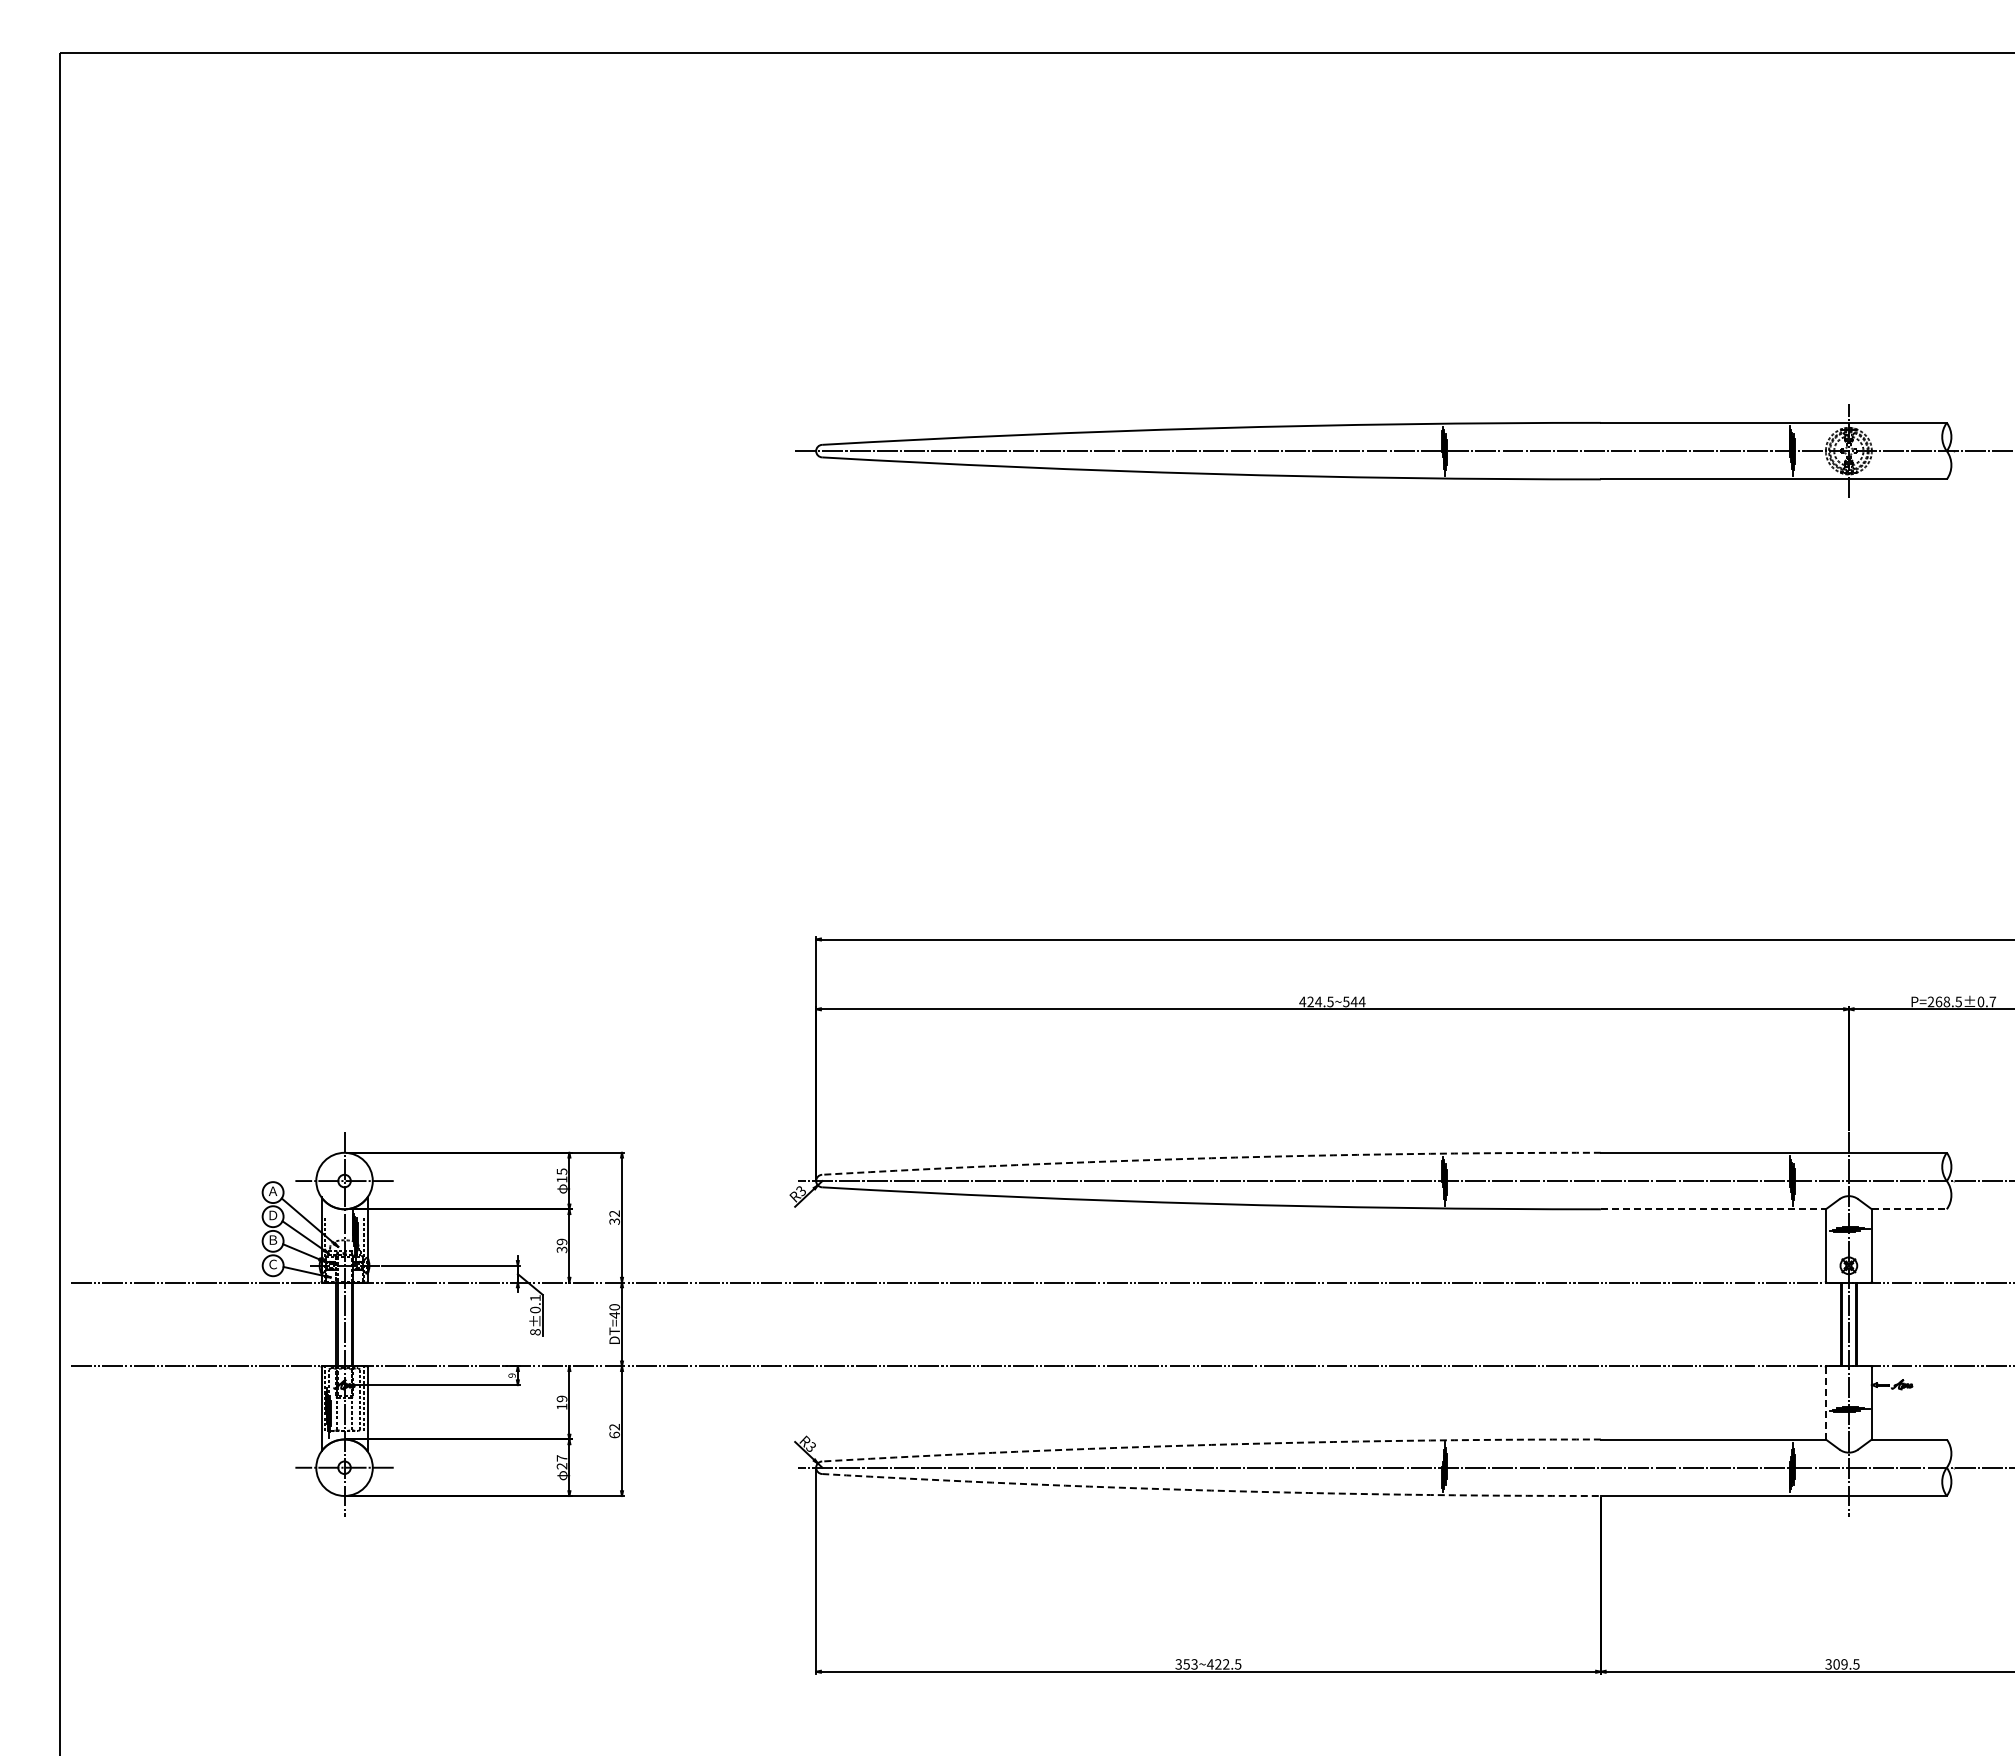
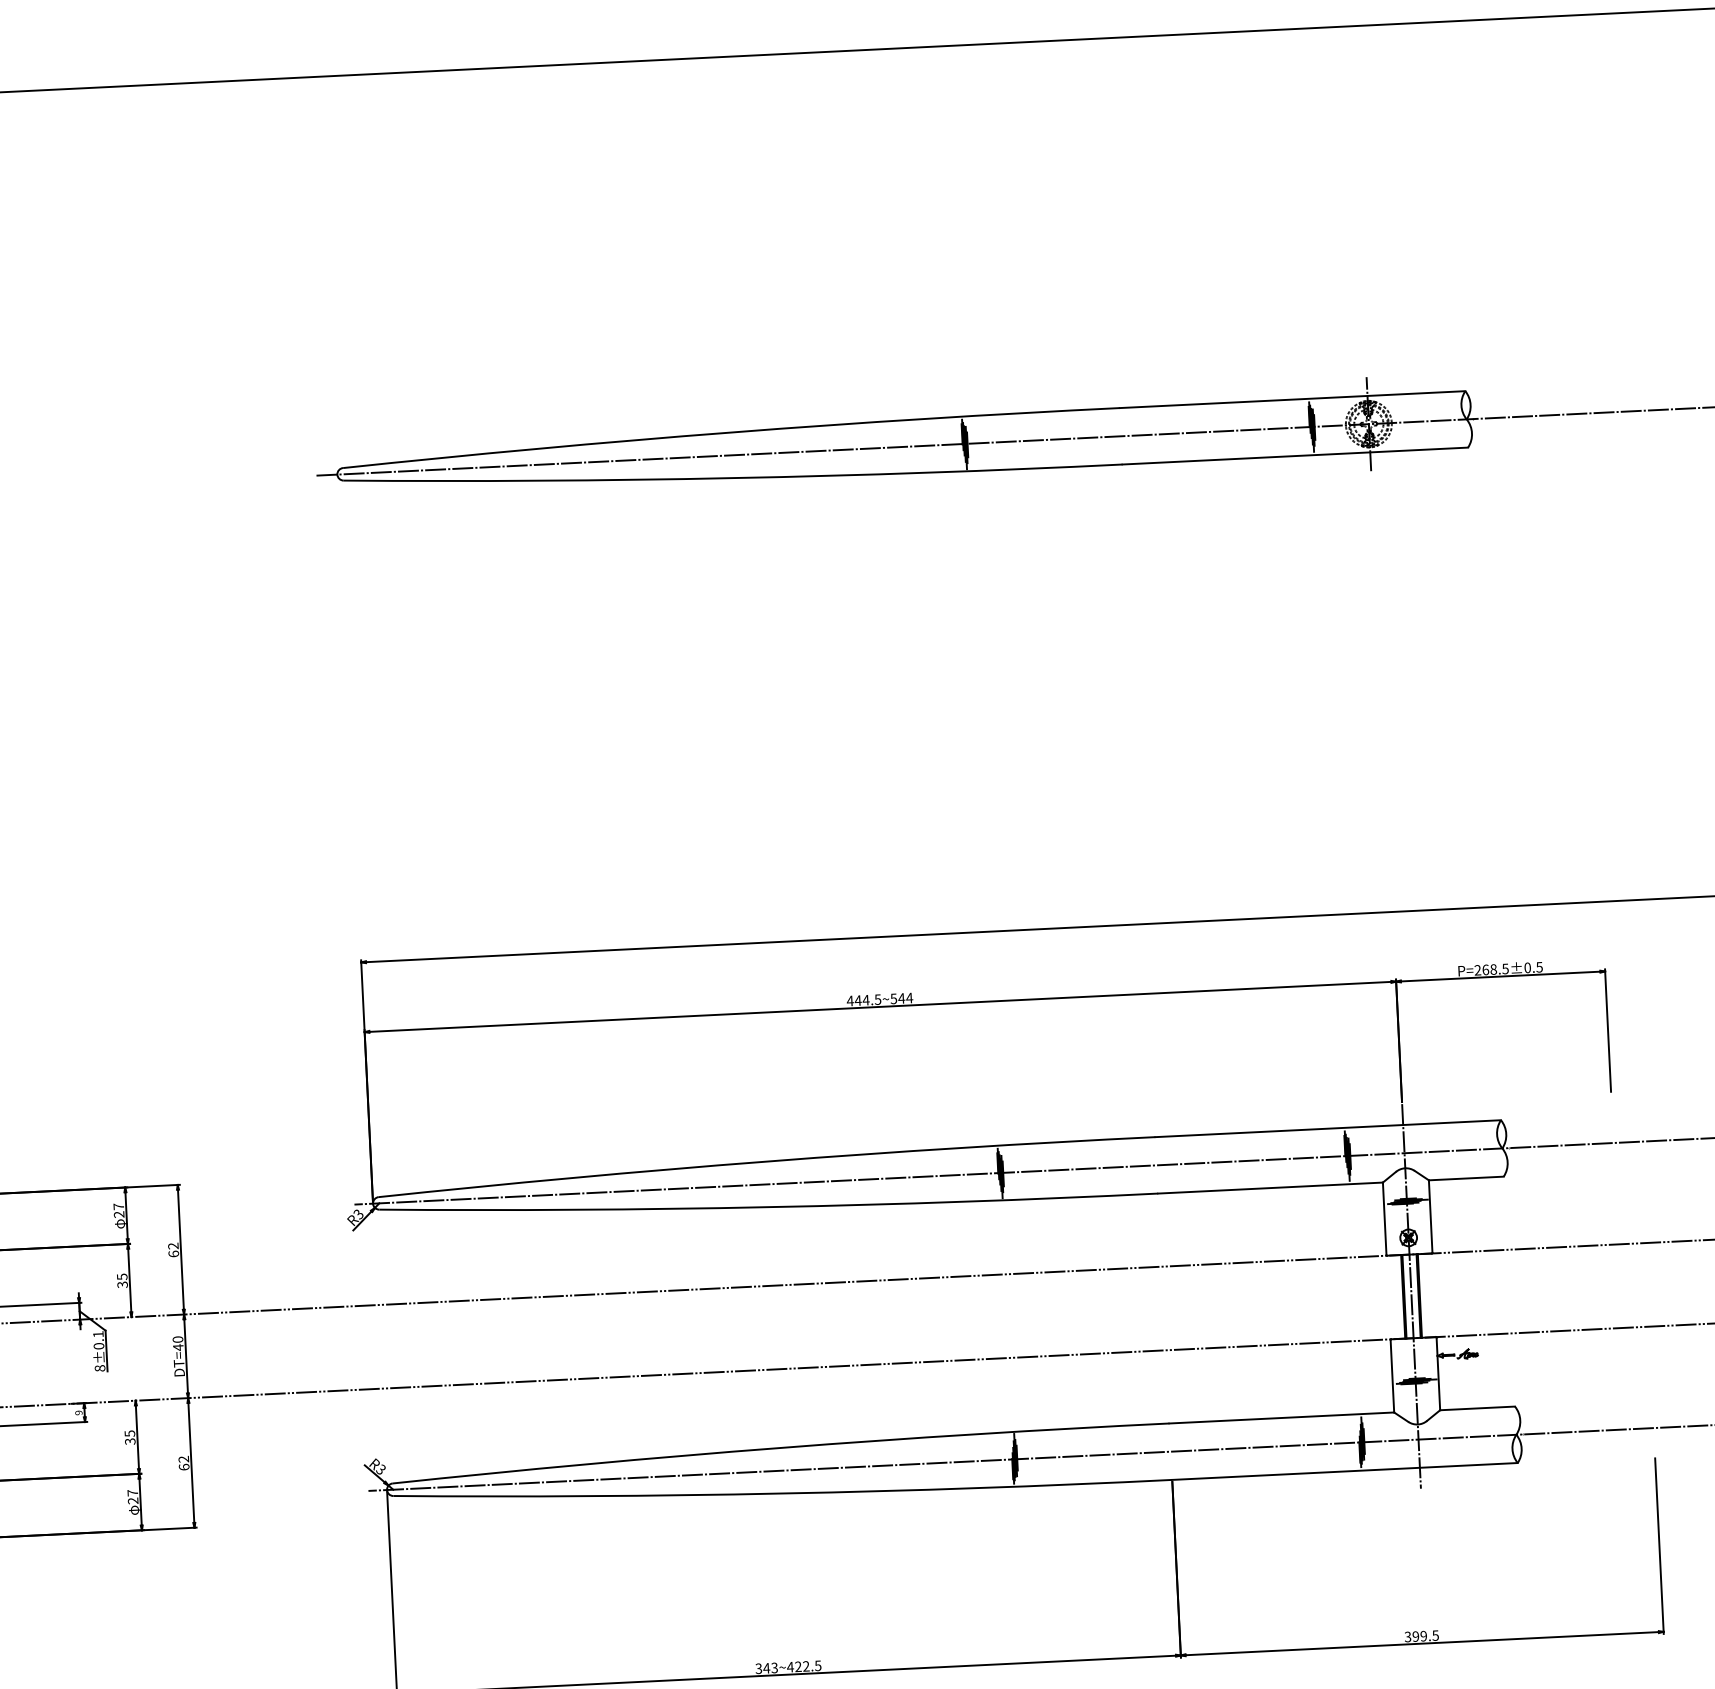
text: (1310, 1001) -> (858, 1000), 424.5~544 -> 444.5~544
text: (1992, 1001) -> (1539, 966), P=268.5±0.7 -> P=268.5±0.5
arc: (1211, 1158) -> (766, 1161), dashed -> solid
text: (561, 1175) -> (118, 1210), 15 -> 27
line: (1713, 1209) -> (1270, 1188), dashed -> solid
line: (1909, 1209) -> (1466, 1178), dashed -> solid
text: (614, 1221) -> (173, 1253), 32 -> 62
text: (561, 1241) -> (121, 1276), 39 -> 35
text: (561, 1402) -> (129, 1437), 19 -> 35
line: (1825, 1403) -> (1392, 1376), dashed -> solid
arc: (1211, 1444) -> (780, 1447), dashed -> solid
arc: (1211, 1490) -> (783, 1493), dashed -> solid
text: (1186, 1664) -> (766, 1668), 353~422.5 -> 343~422.5
text: (1836, 1664) -> (1415, 1636), 309.5 -> 399.5

